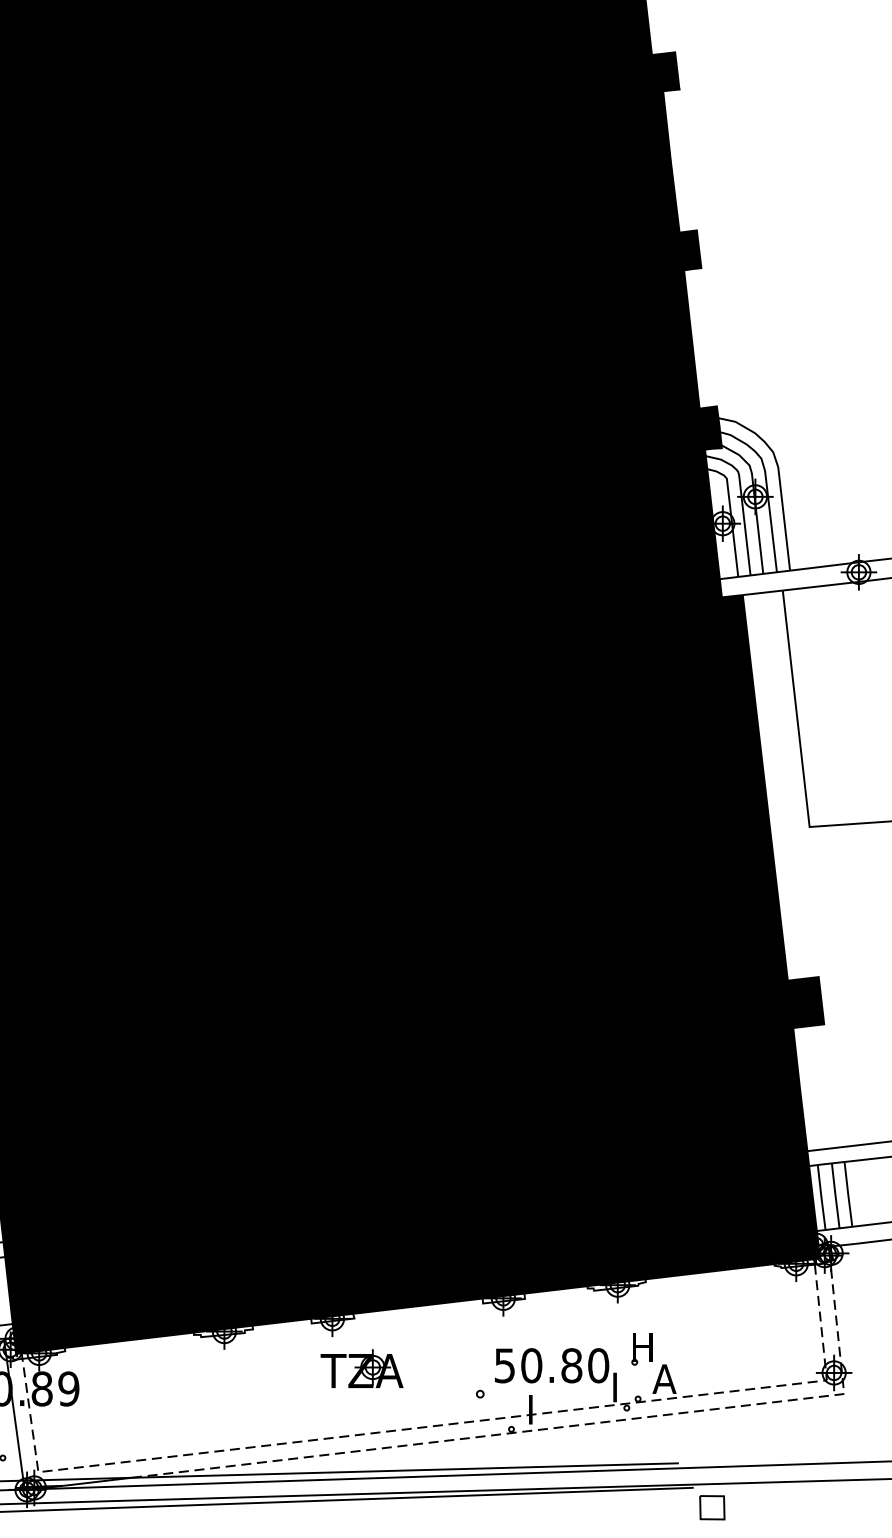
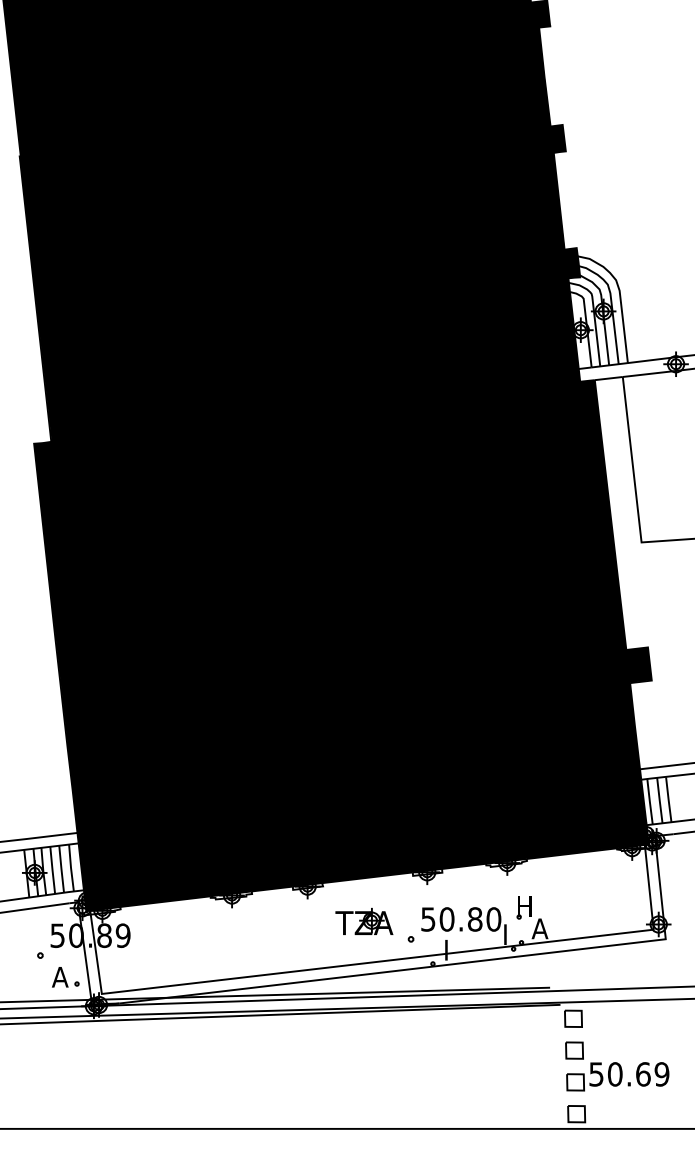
part: (362, 1368) -> (364, 921), moved
line: (432, 1425) -> (377, 961), dashed -> solid
line: (556, 1427) -> (464, 962), dashed -> solid

